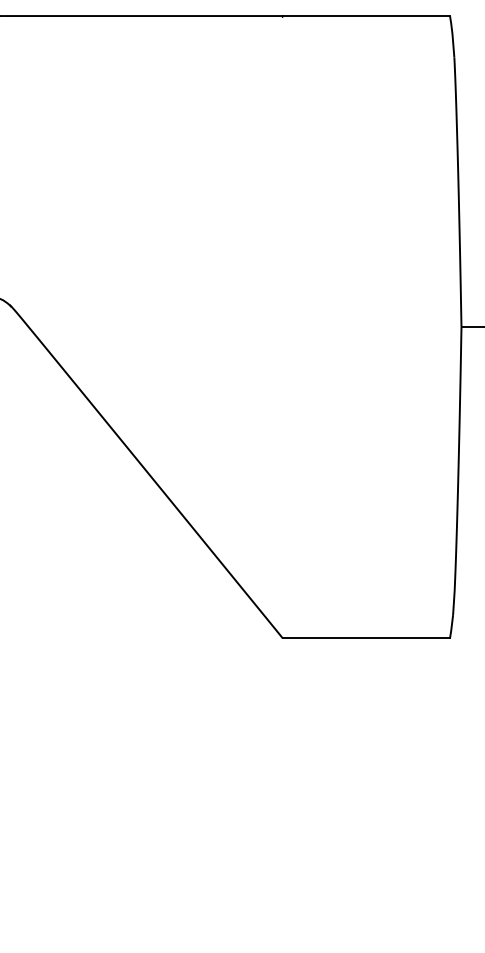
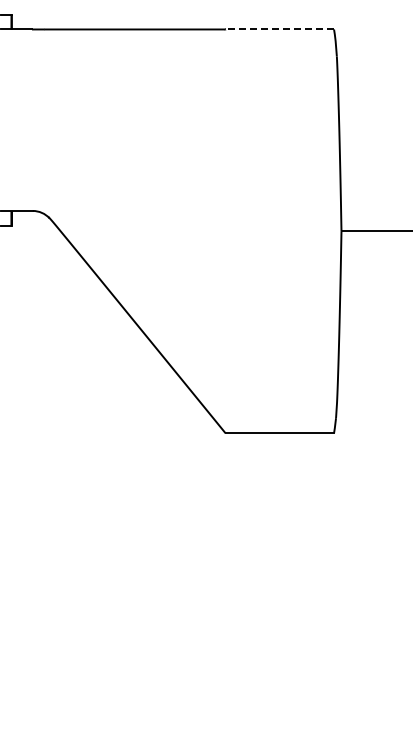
line: (365, 16) -> (279, 29), solid -> dashed

